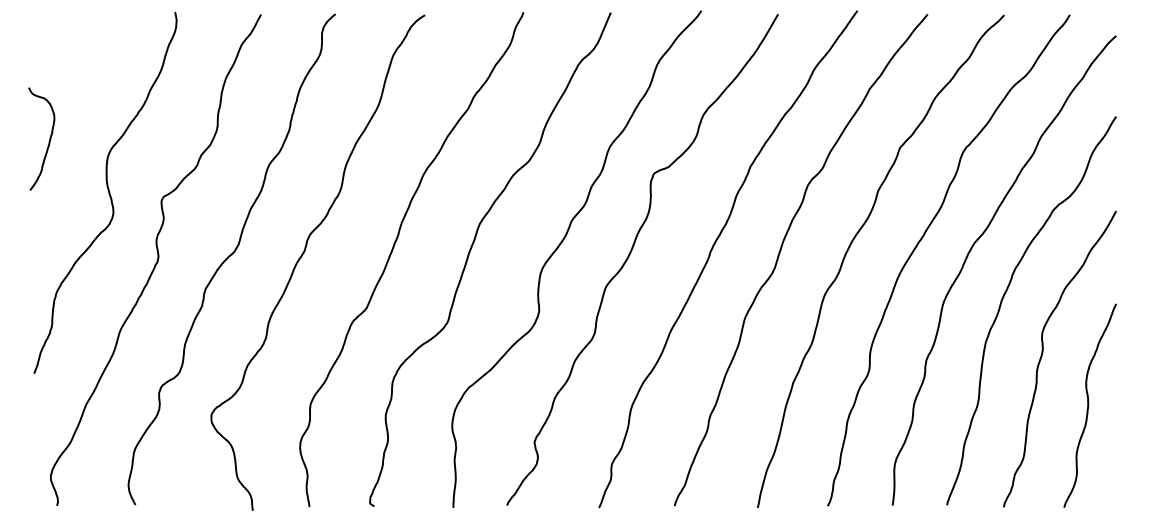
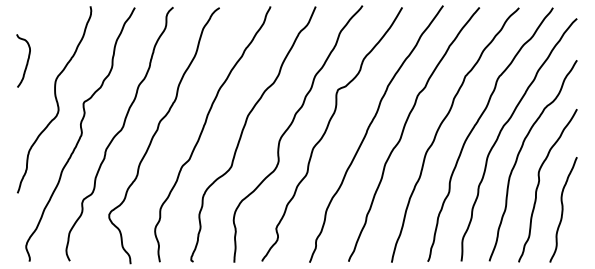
curve: (47, 140) -> (26, 61), moved

